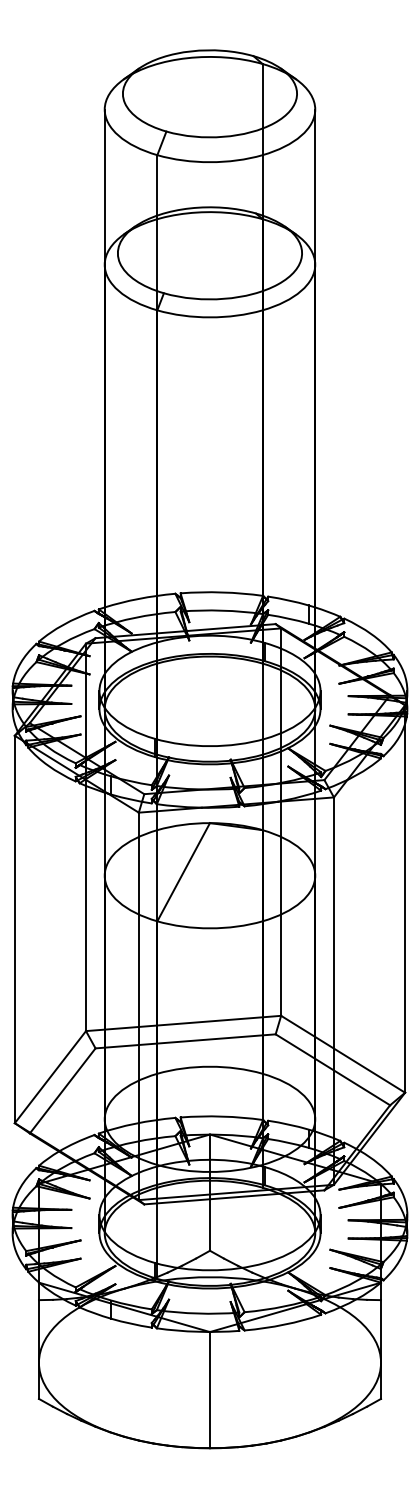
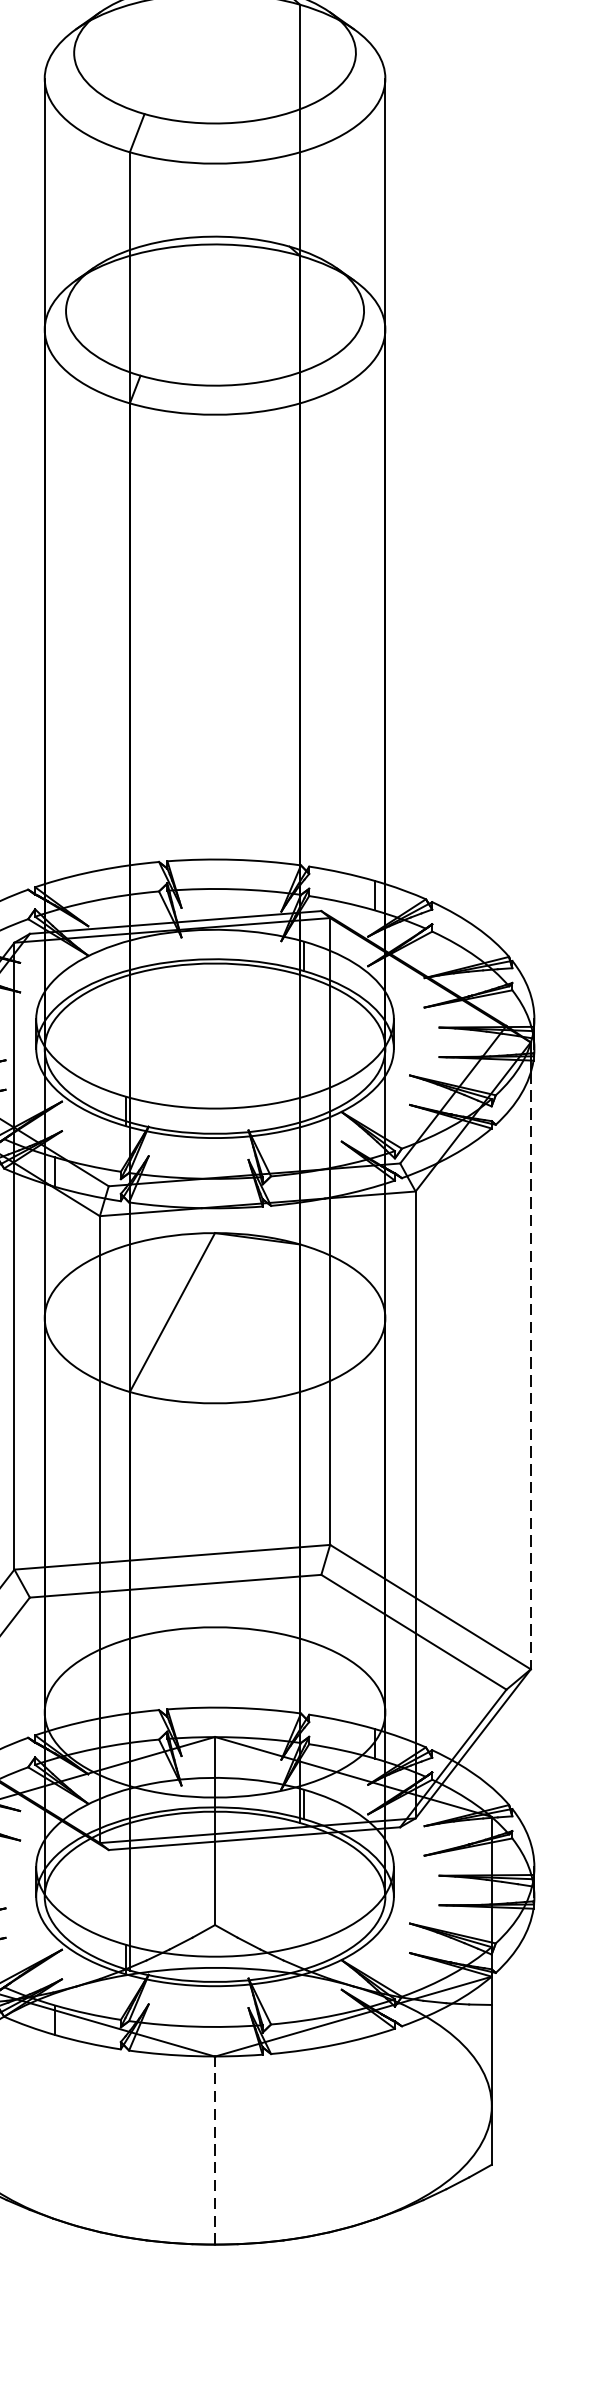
line: (405, 908) -> (531, 1371), solid -> dashed
line: (209, 1389) -> (214, 2149), solid -> dashed

